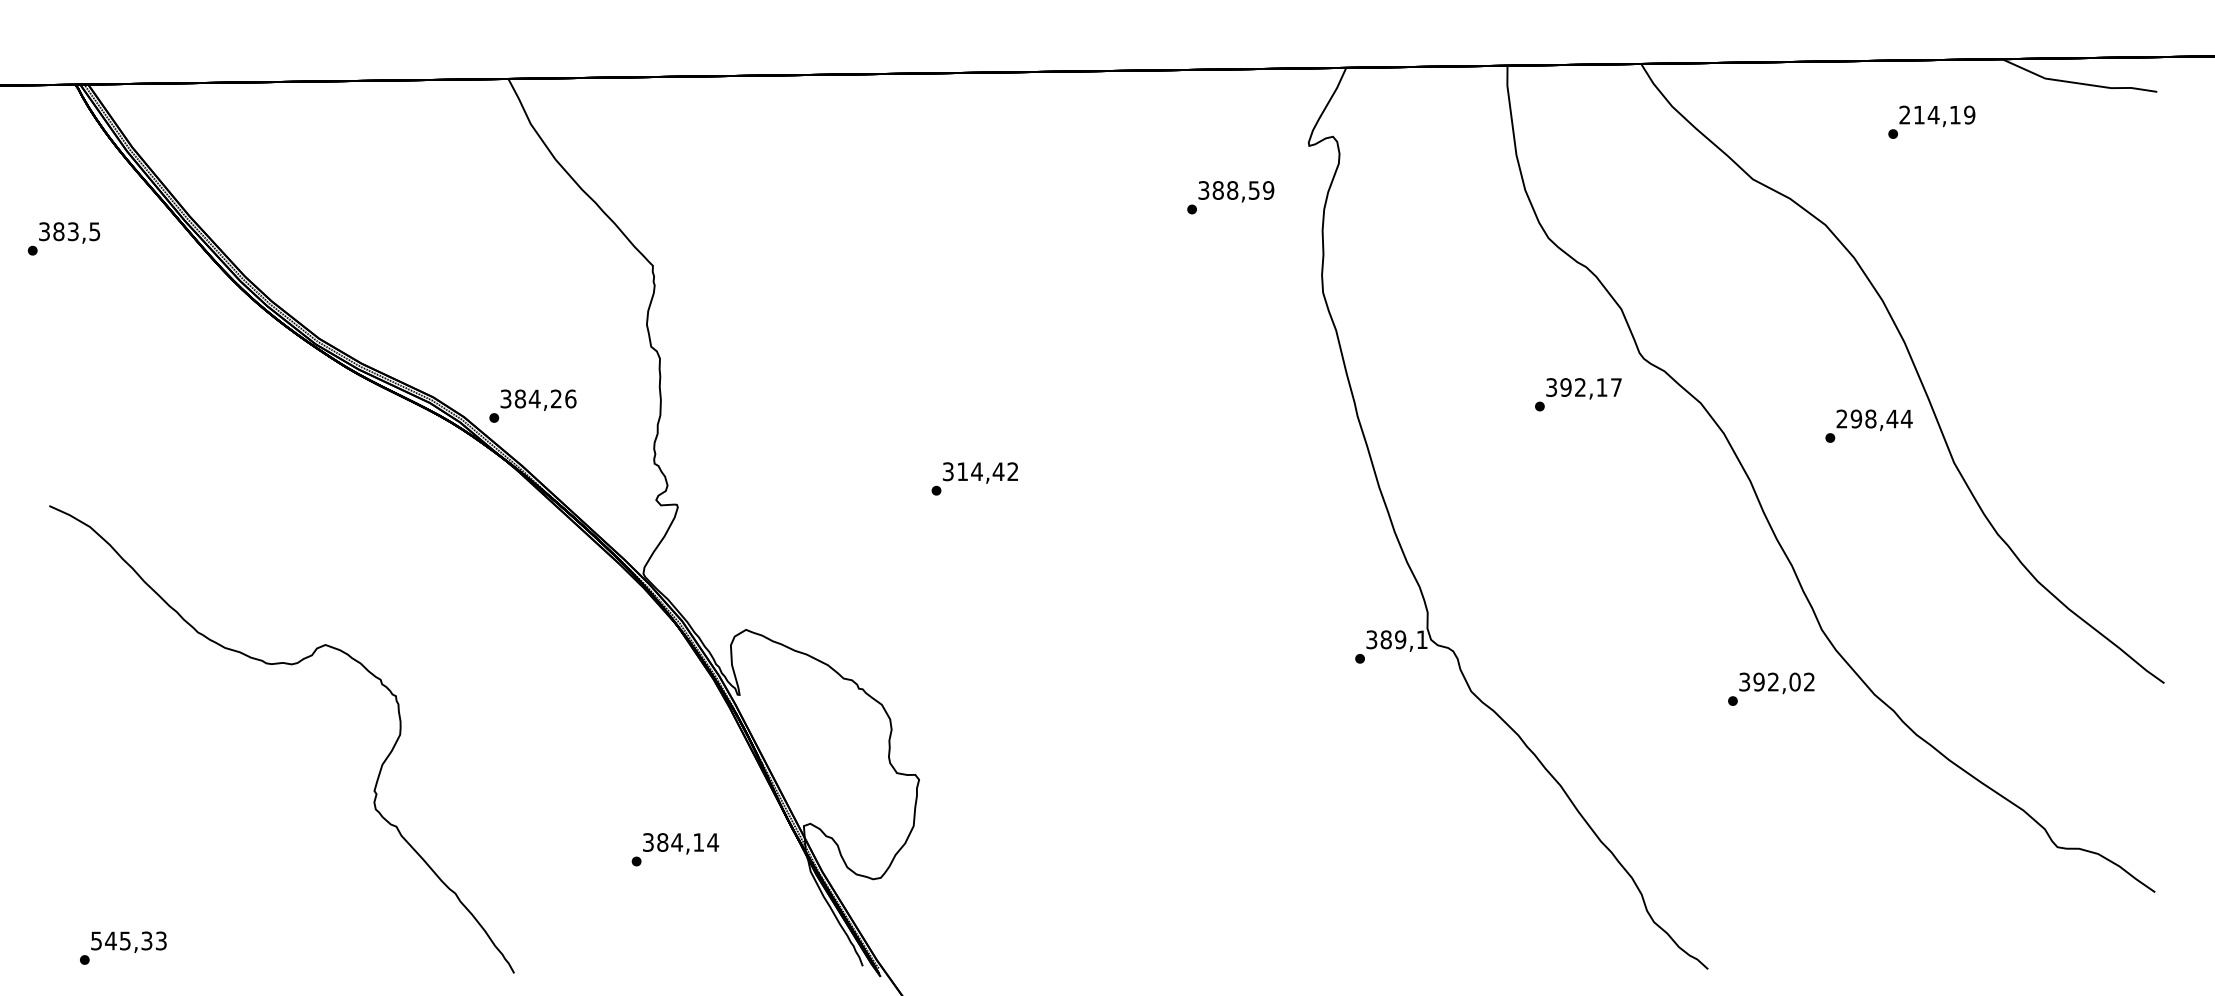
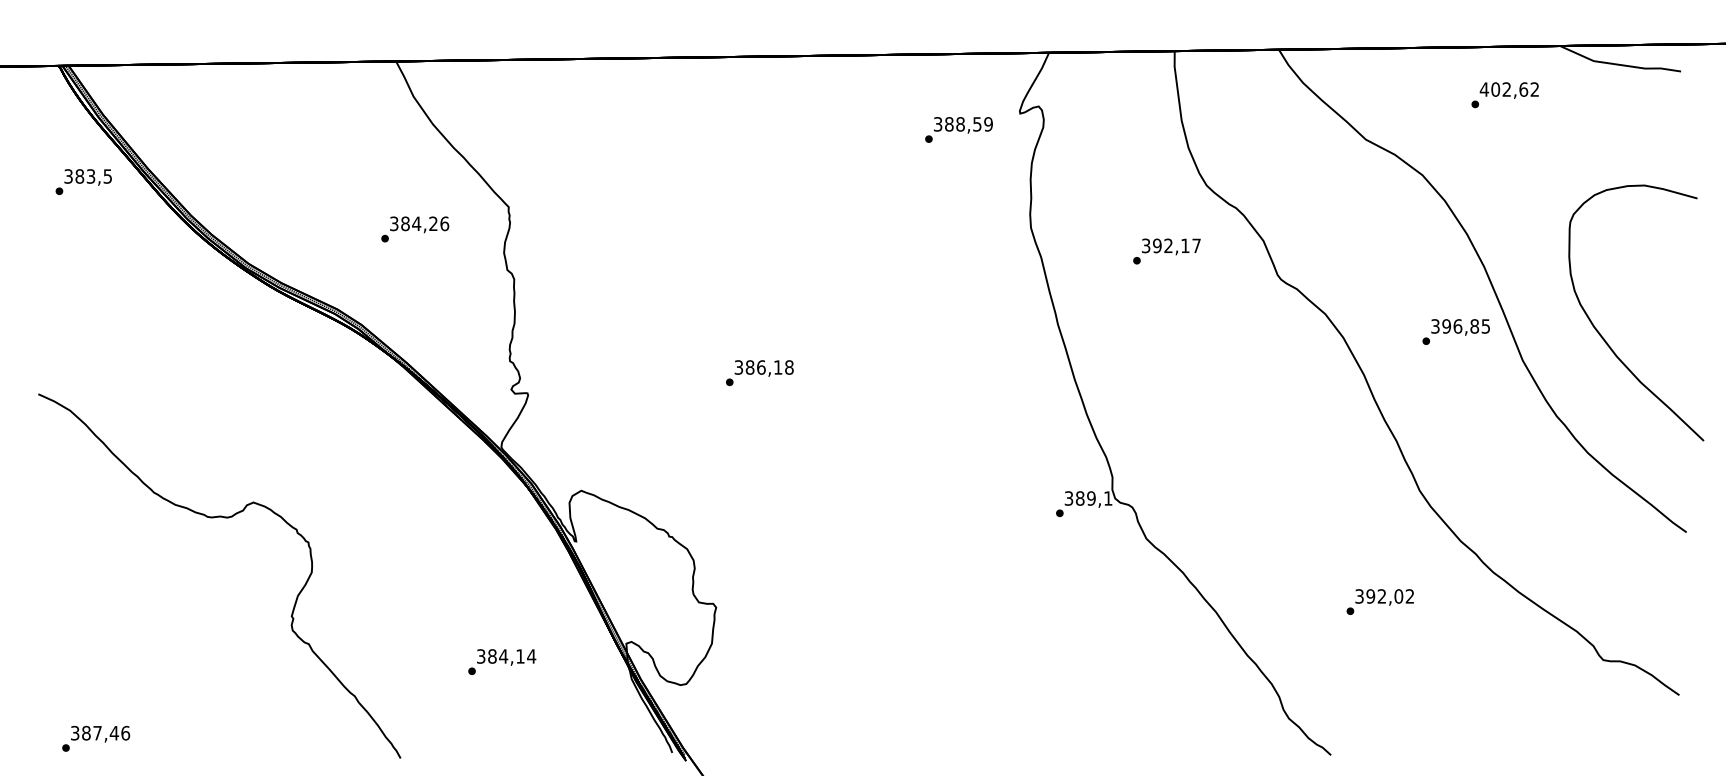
text: (1937, 114) -> (1509, 89), 214,19 -> 402,62
text: (1230, 197) -> (958, 129), moved
text: (63, 238) -> (83, 181), moved
text: (1577, 394) -> (1166, 251), moved
text: (533, 406) -> (415, 229), moved
text: (1874, 419) -> (1460, 326), 298,44 -> 396,85
curve: (2058, 434) -> (1604, 338), added
text: (987, 471) -> (769, 367), 314,42 -> 386,18
text: (1770, 688) -> (1379, 601), moved
text: (675, 848) -> (502, 661), moved
text: (129, 940) -> (100, 732), 545,33 -> 387,46

